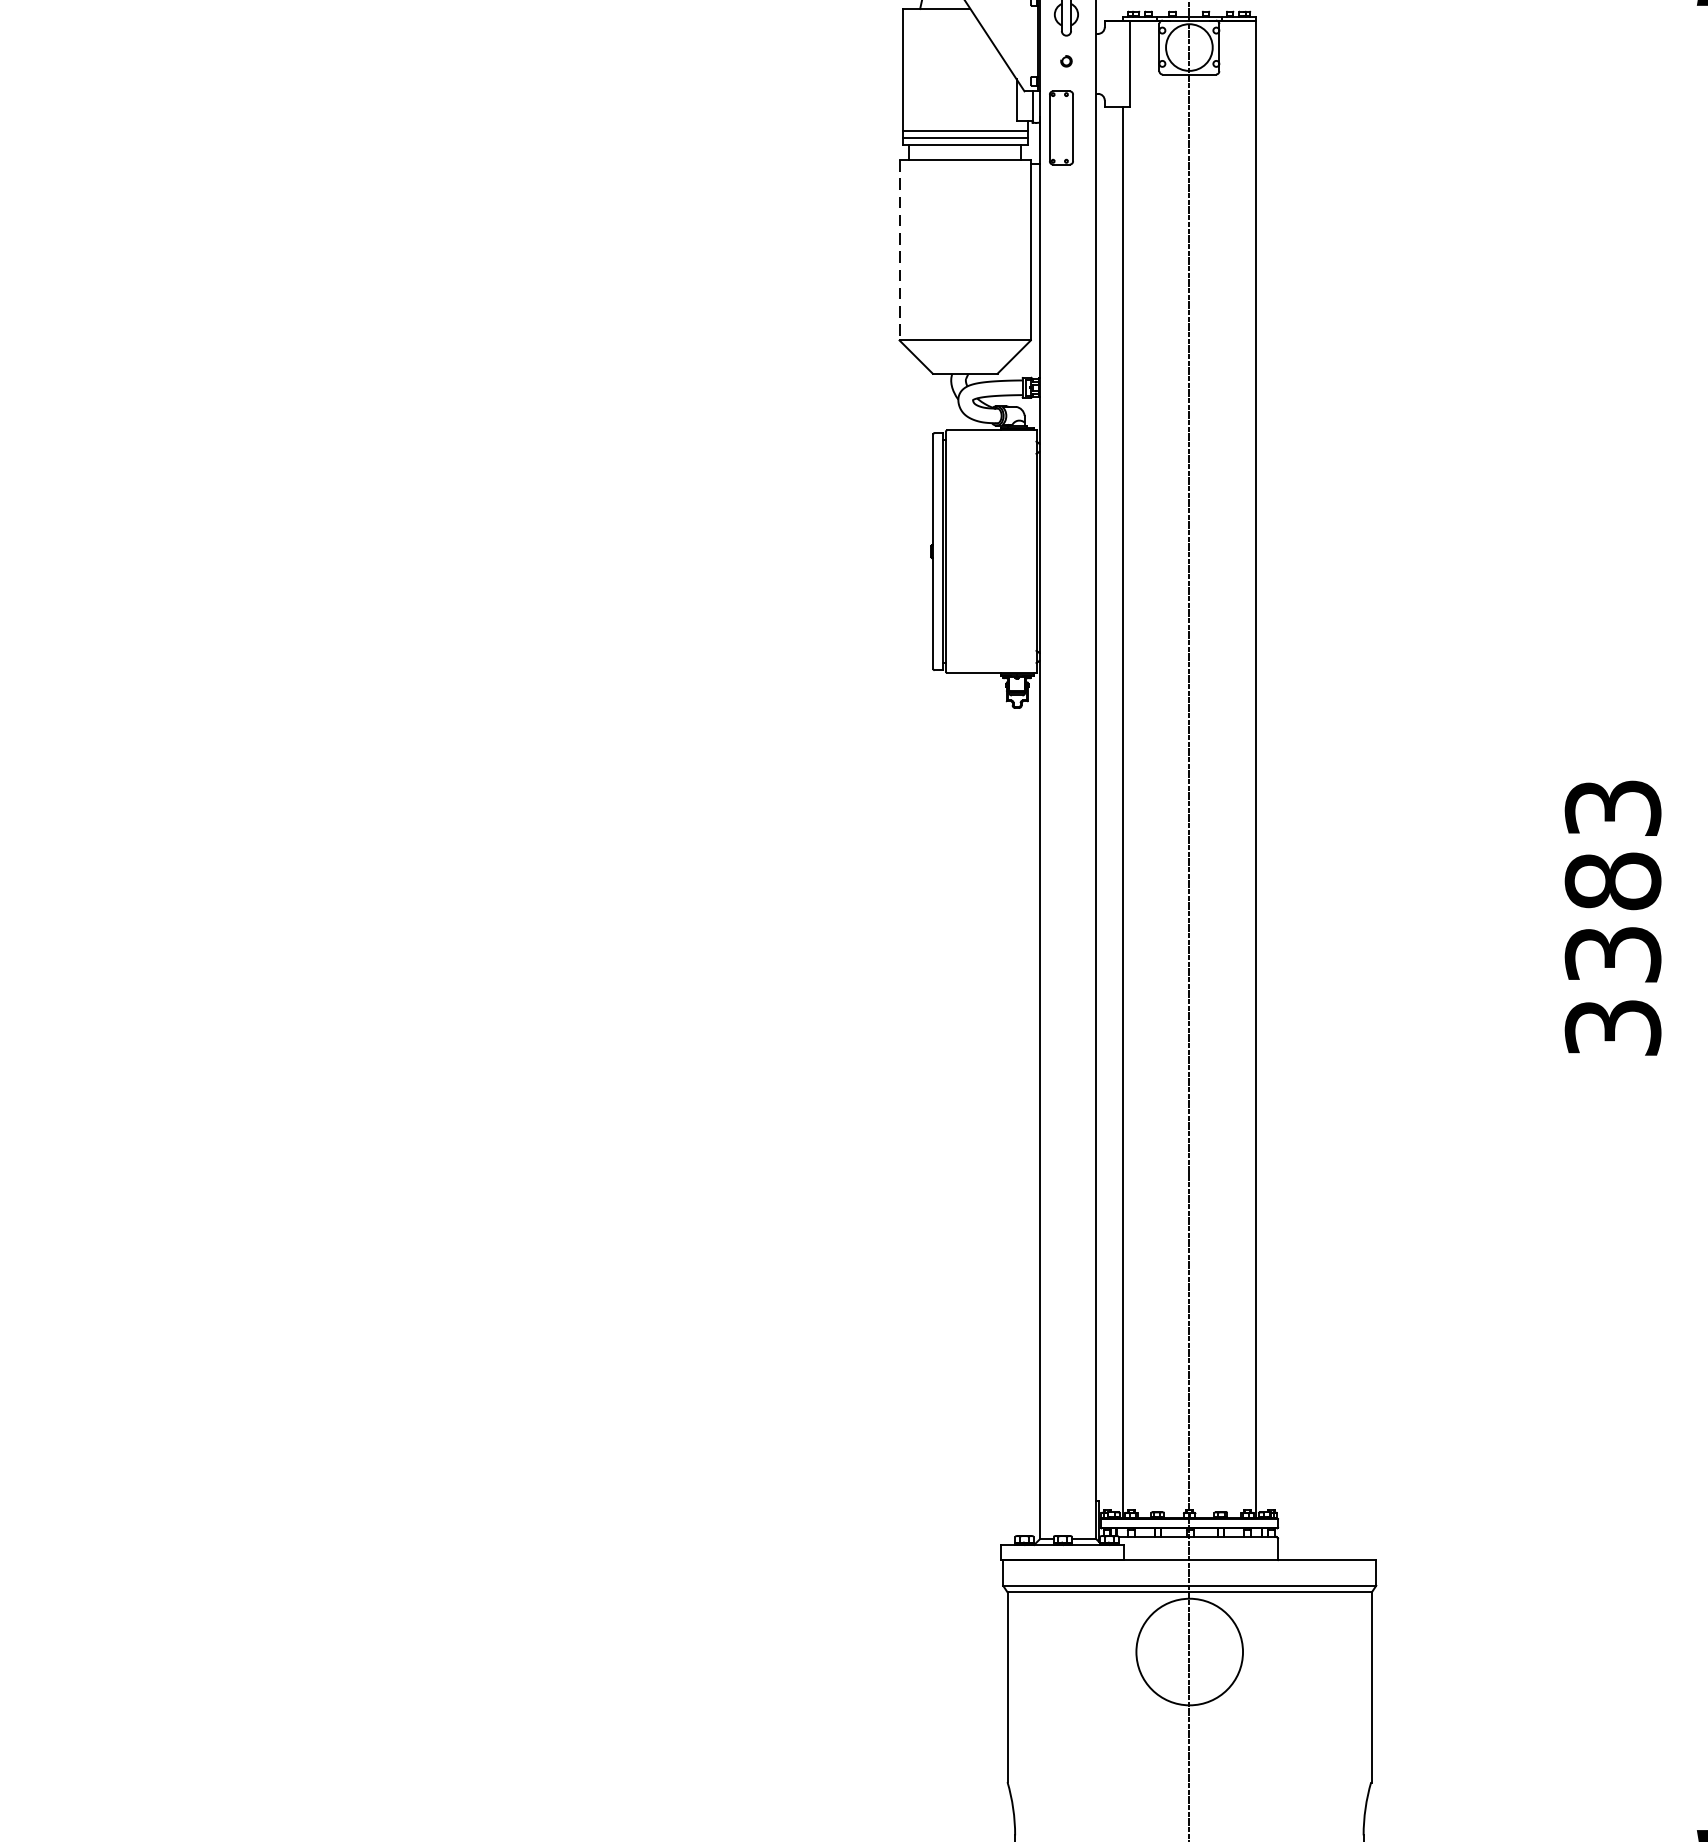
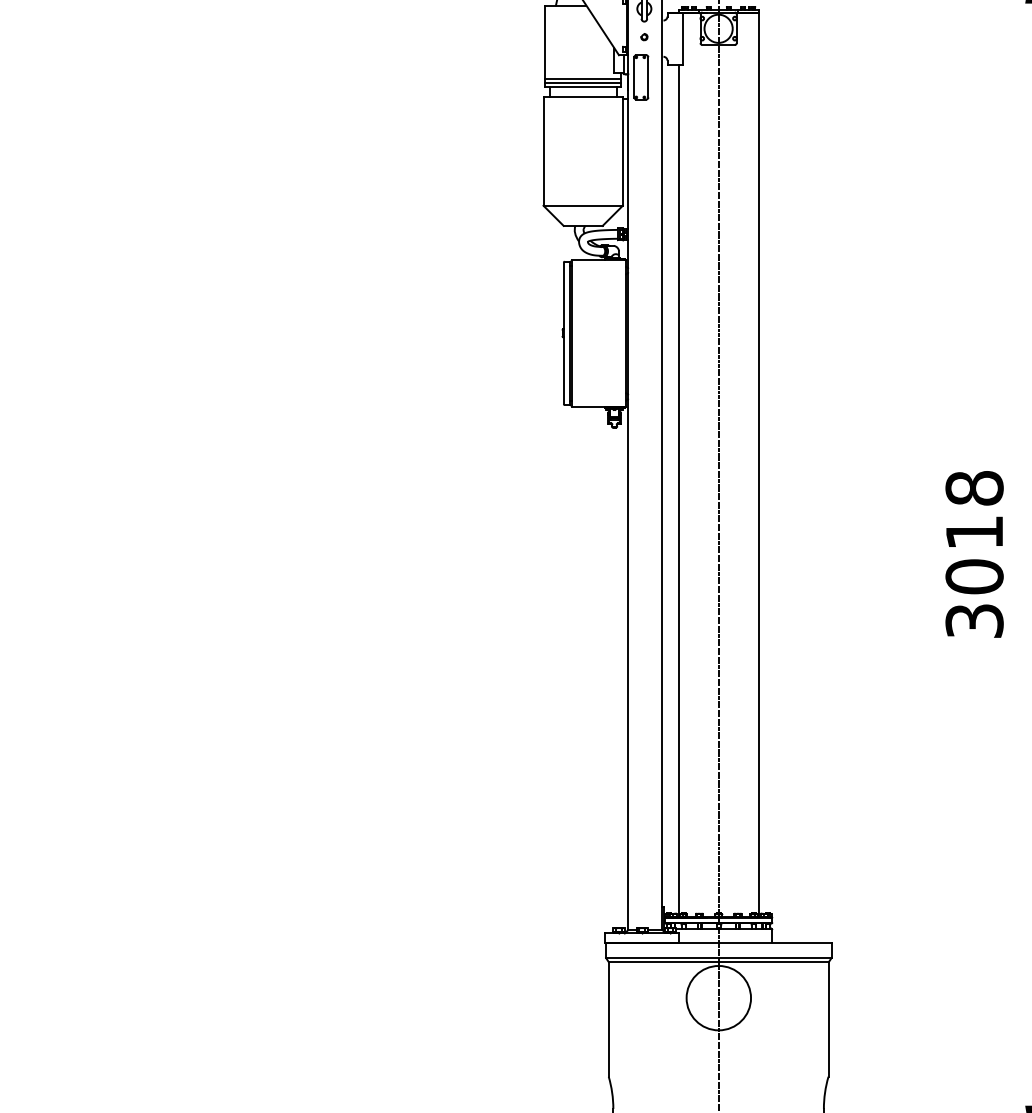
line: (899, 250) -> (543, 151), dashed -> solid
text: (1612, 881) -> (974, 532), 3383 -> 3018

